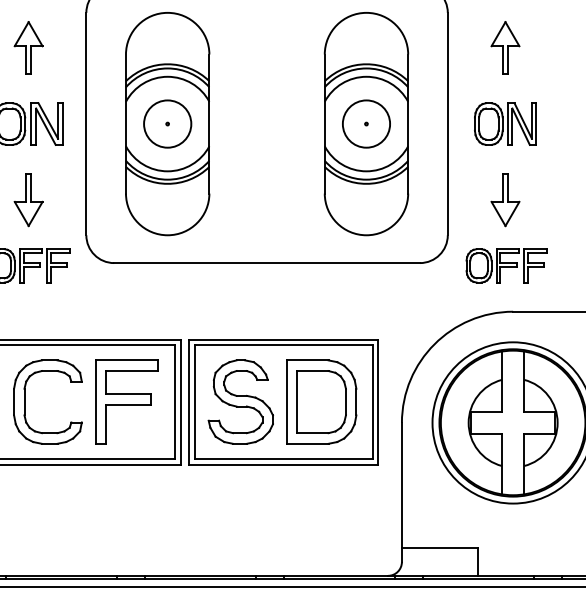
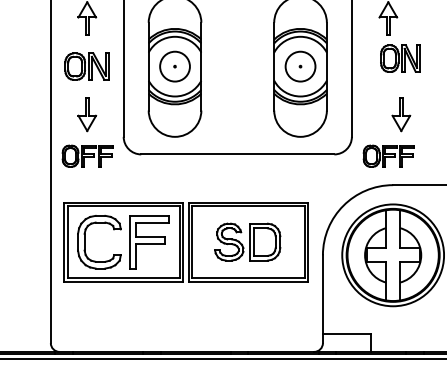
part: (505, 123) -> (400, 58), moved
part: (505, 199) -> (401, 114), moved
part: (282, 400) -> (247, 241), size x0.7

